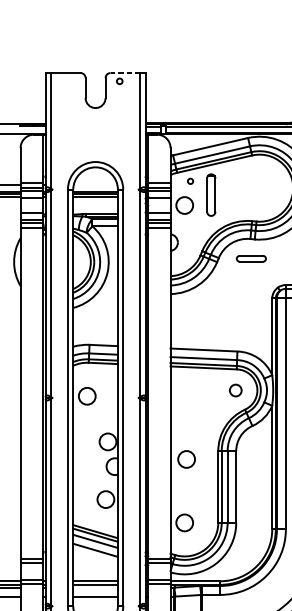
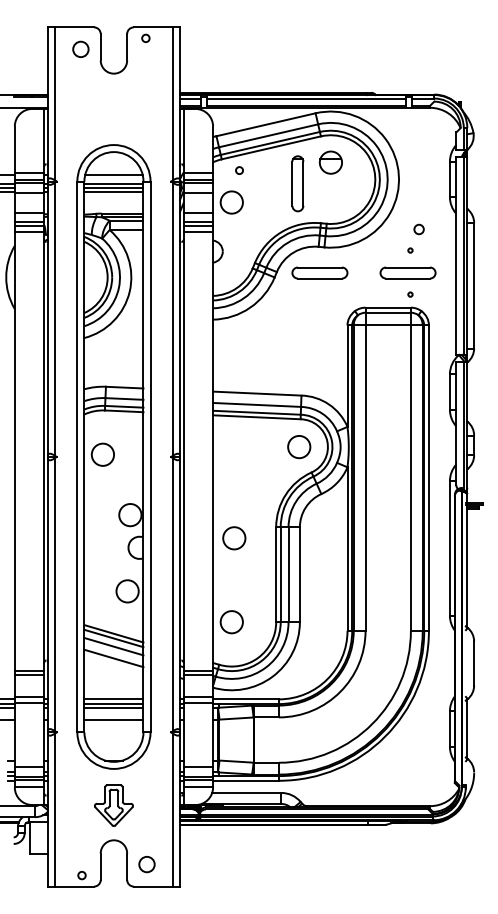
line: (125, 73) -> (153, 27), dashed -> solid
circle: (70, 89) -> (80, 48), added
part: (259, 175) -> (330, 162), added
line: (95, 185) -> (113, 175), added
part: (210, 194) -> (297, 183), moved
part: (251, 258) -> (319, 272), size x1.43
circle: (235, 390) -> (299, 447), size x1.43
line: (95, 587) -> (113, 707), added

